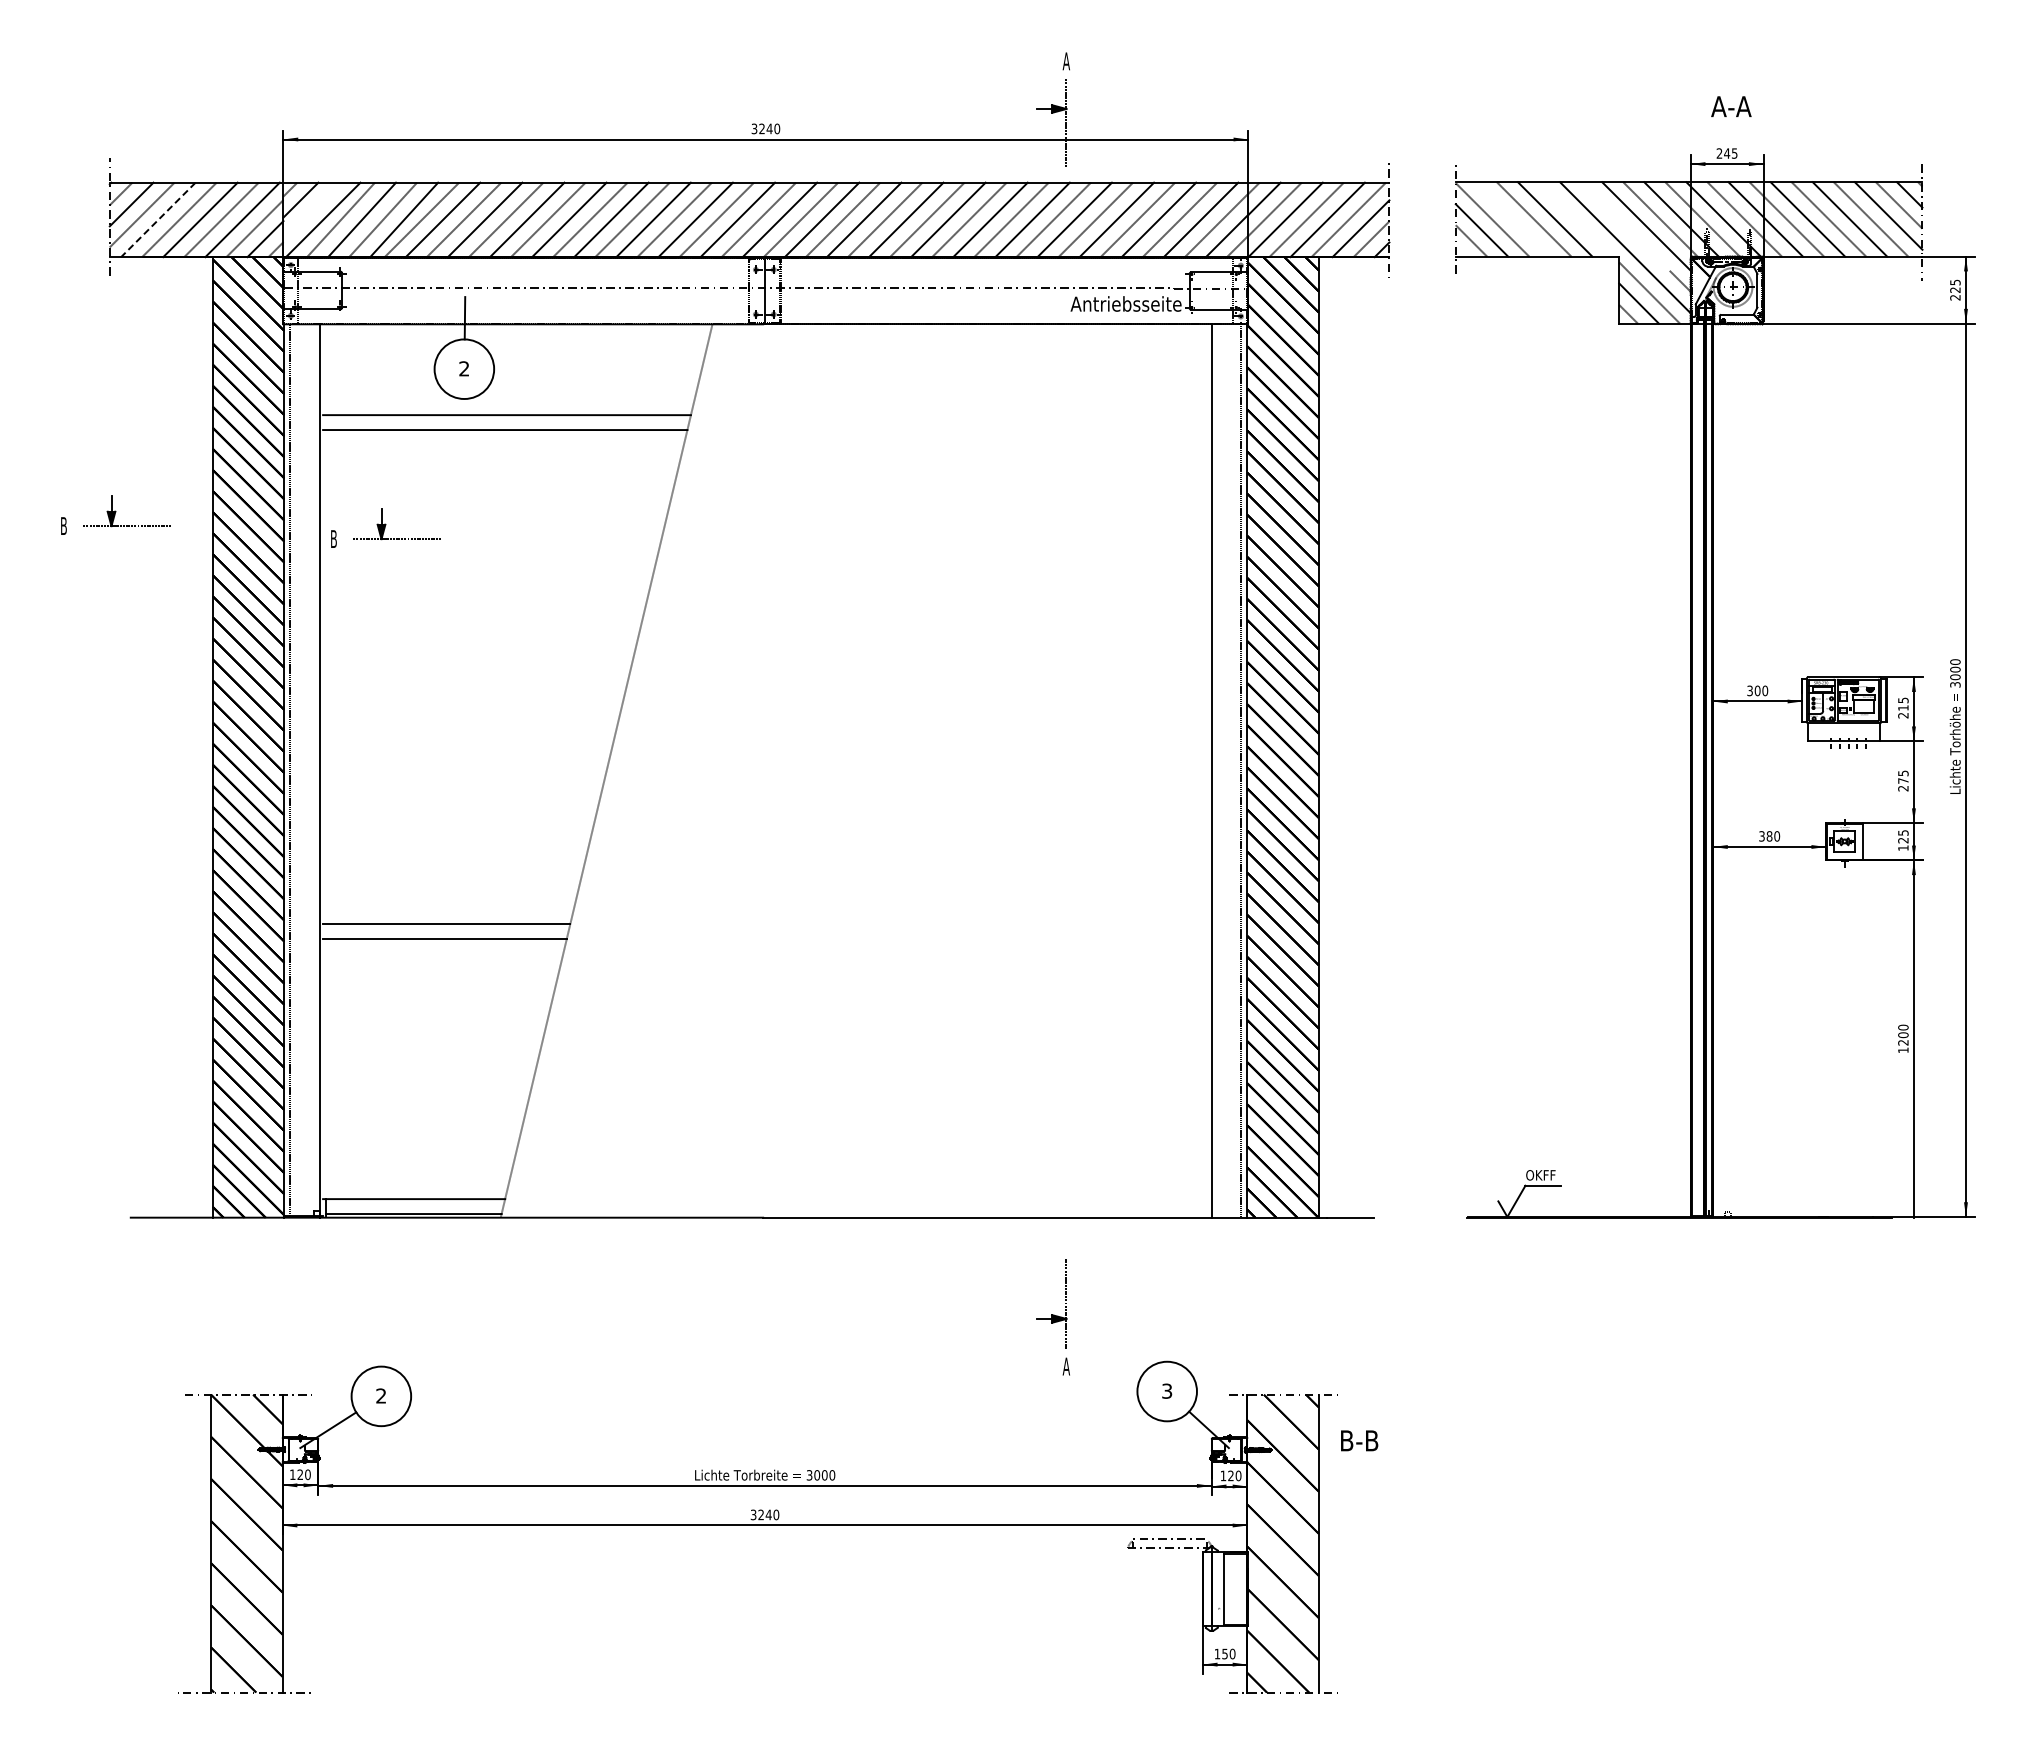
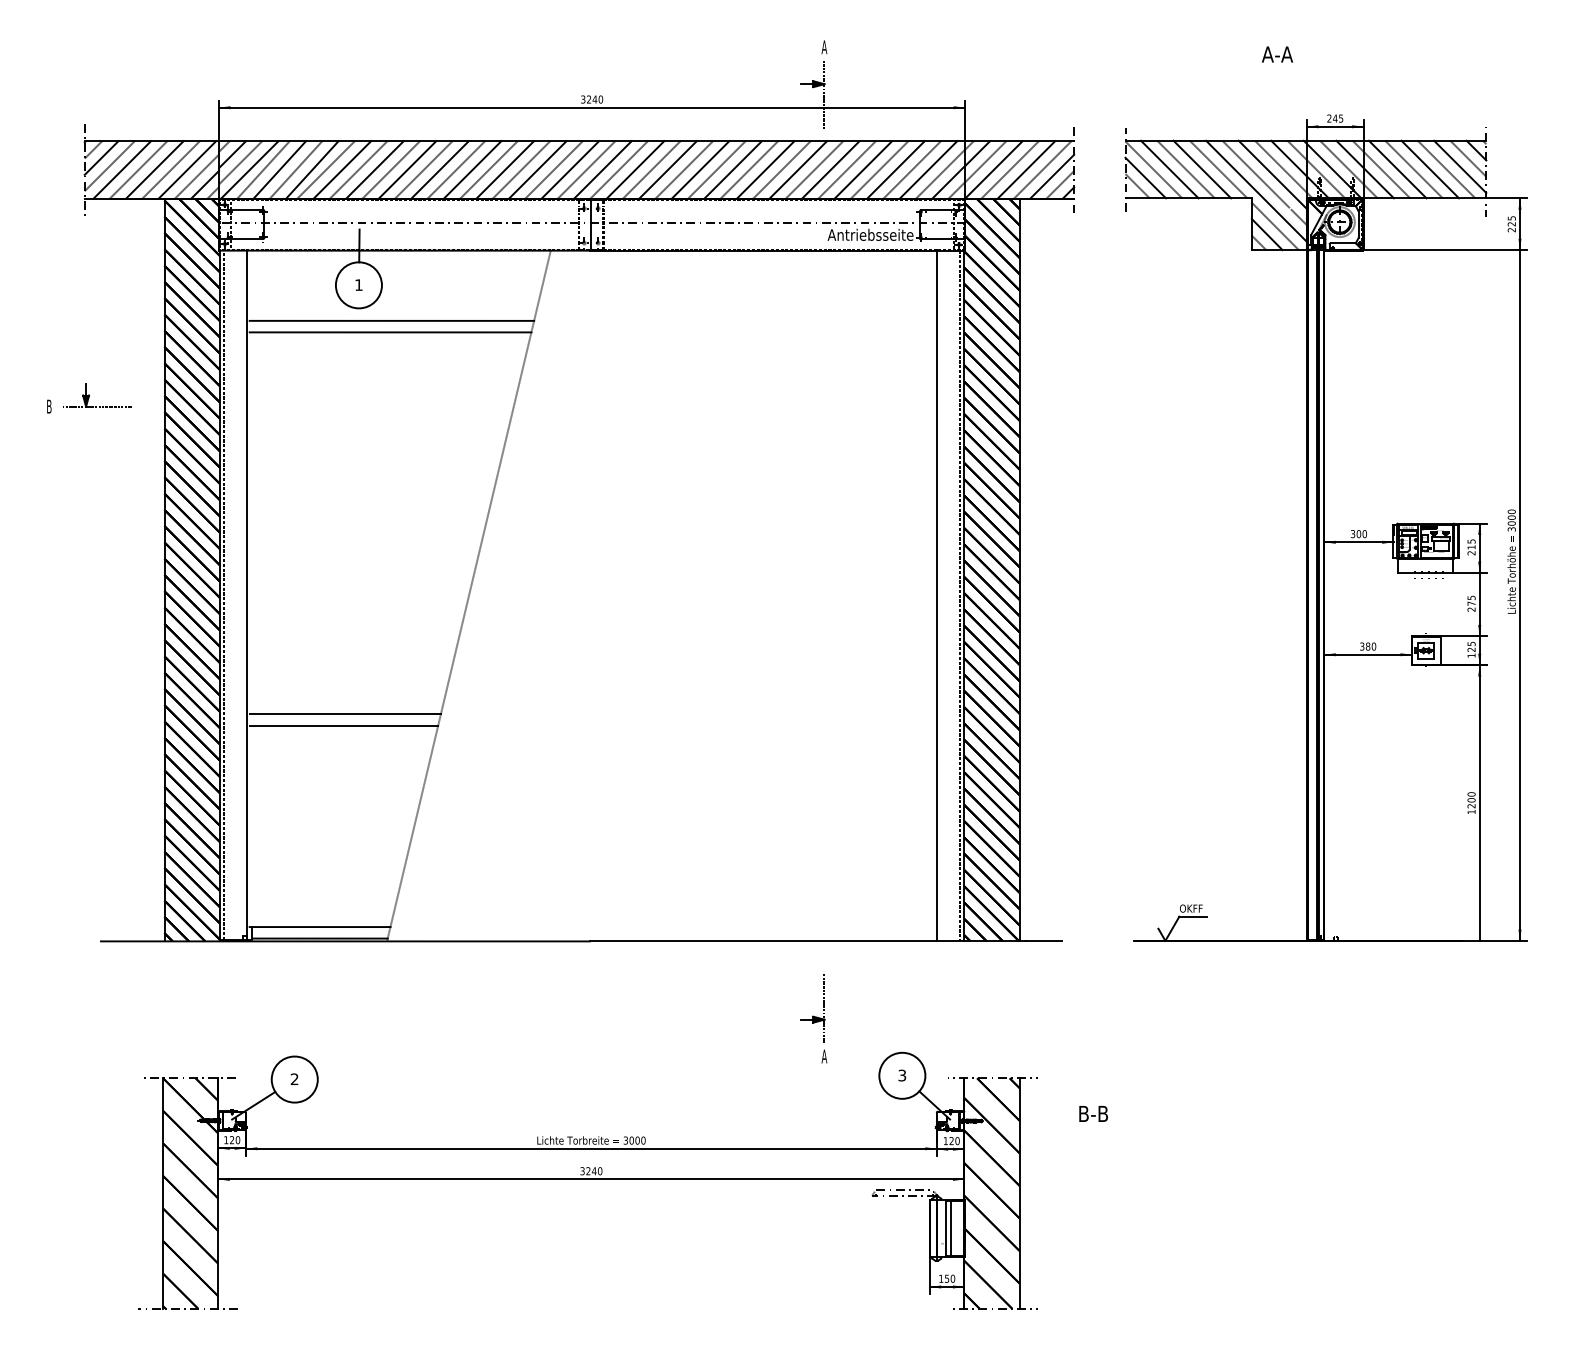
text: (1731, 106) -> (1277, 54), moved
line: (311, 210) -> (240, 162), added
line: (158, 219) -> (122, 169), dashed -> solid
line: (1512, 219) -> (1169, 169), added
line: (1576, 219) -> (1218, 169), added
line: (1624, 225) -> (1255, 174), added
text: (464, 368) -> (359, 284), 2 -> 1
part: (385, 527) -> (297, 407), removed
text: (1359, 1440) -> (1093, 1113), moved
line: (1229, 1588) -> (950, 1228), added

